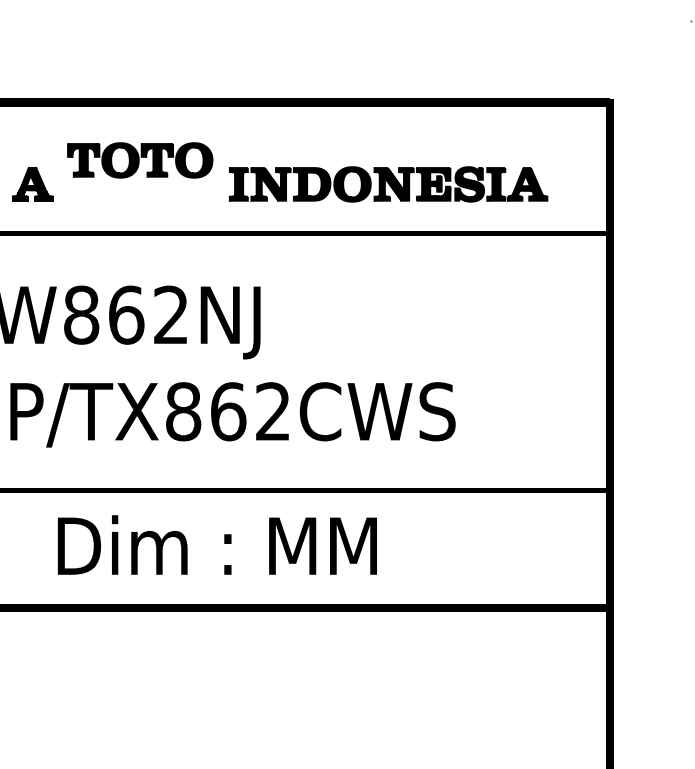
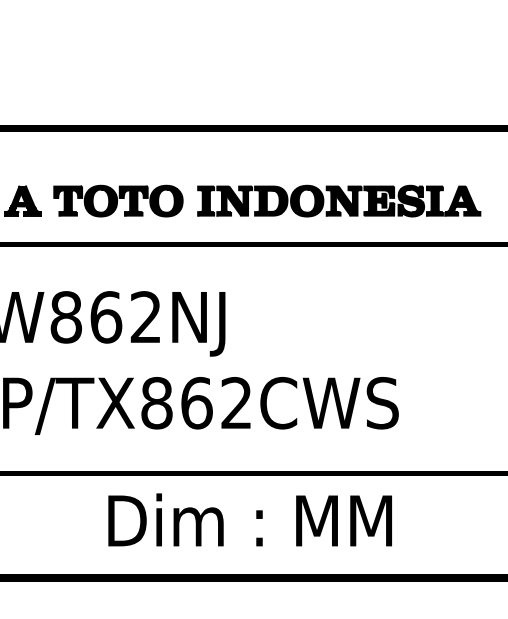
part: (140, 160) -> (118, 201), moved
text: (216, 544) -> (249, 519), moved

